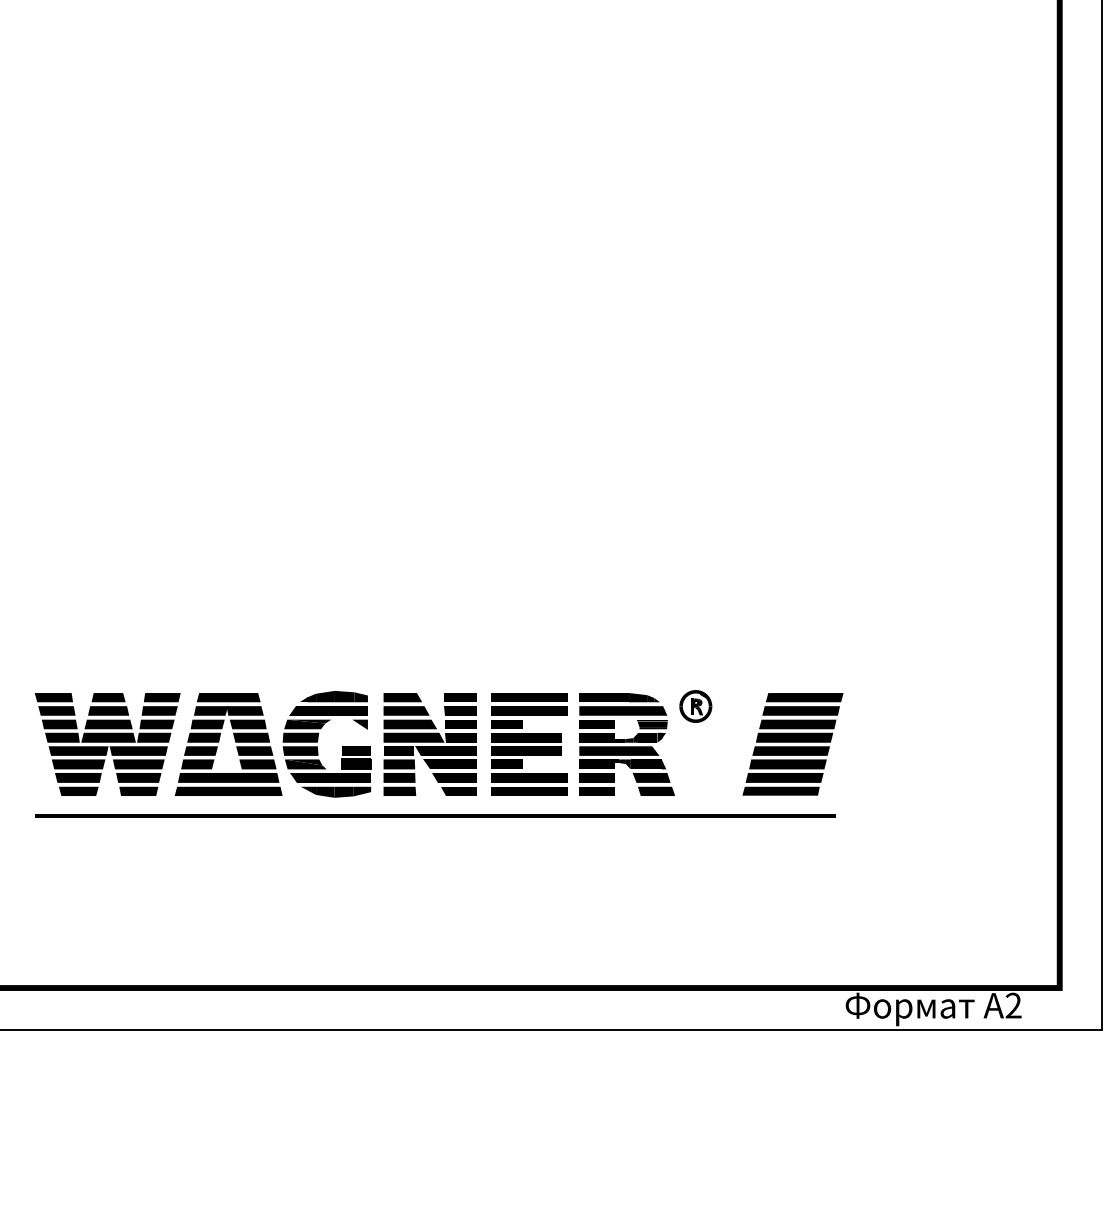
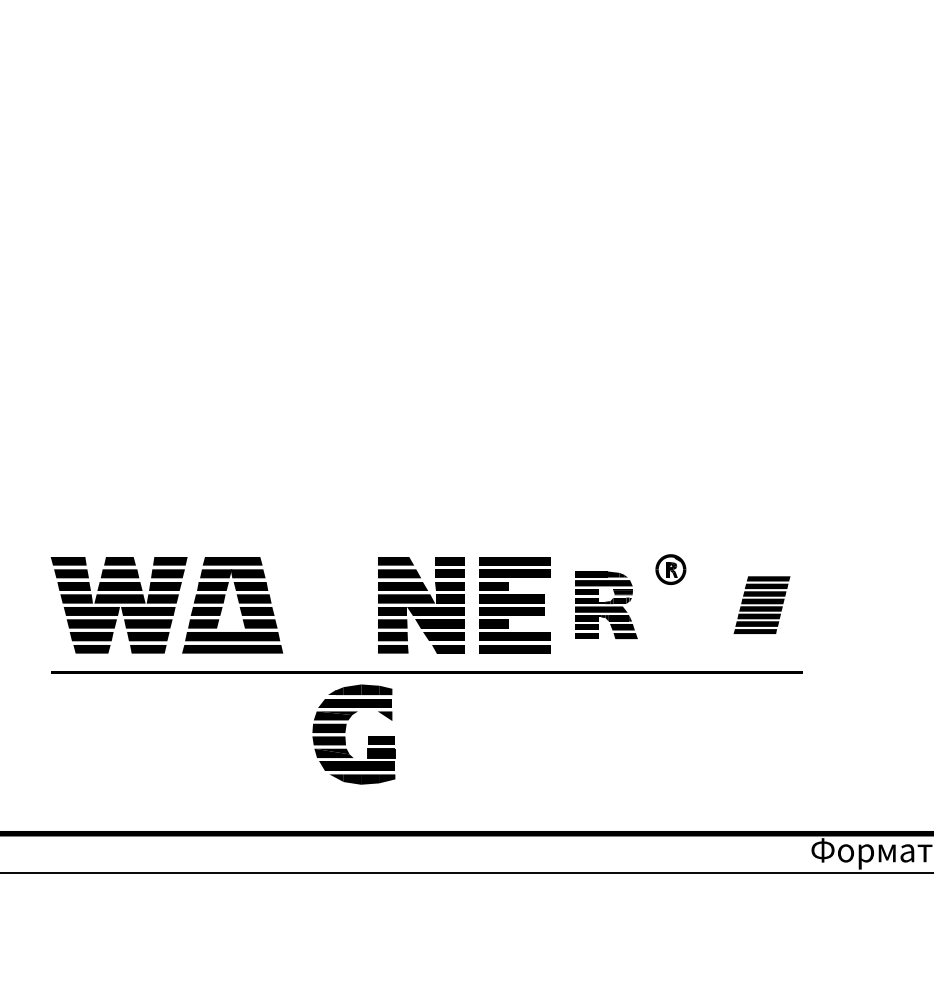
part: (318, 740) -> (345, 730), moved
part: (626, 744) -> (605, 605), size x0.7
part: (792, 744) -> (761, 605), size x0.6

